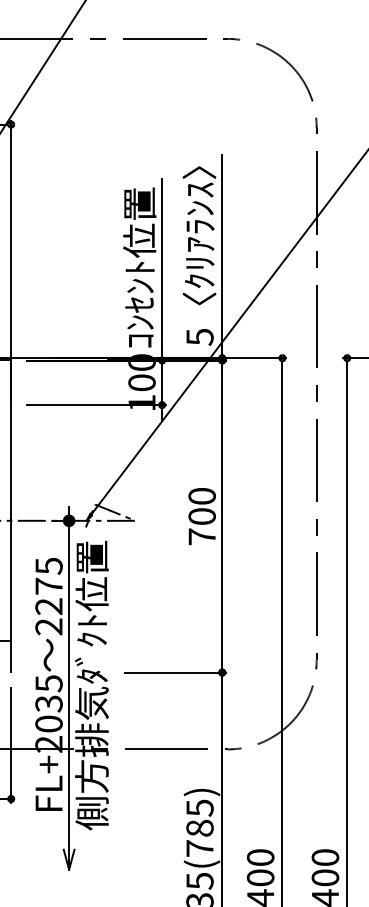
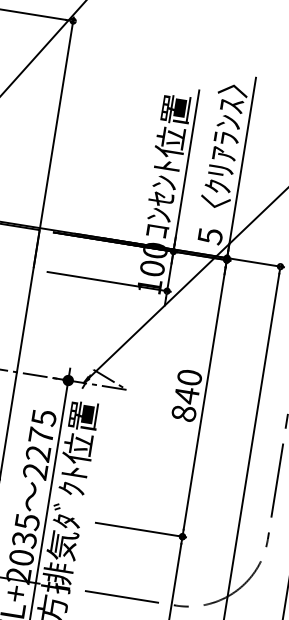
text: (201, 526) -> (184, 404), 700 -> 840

